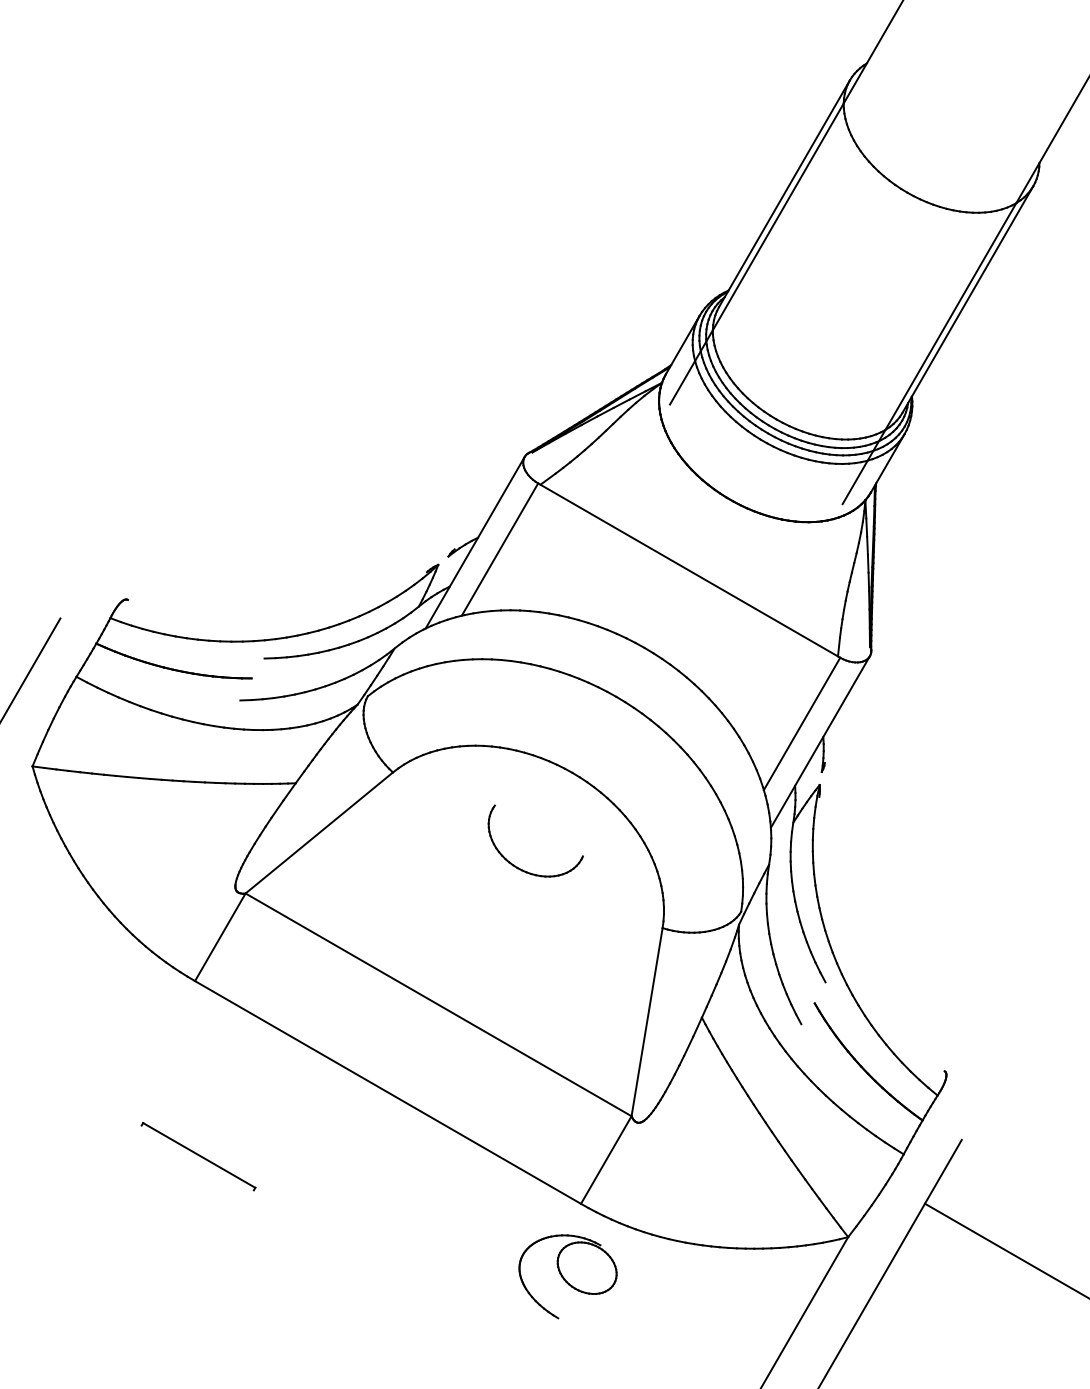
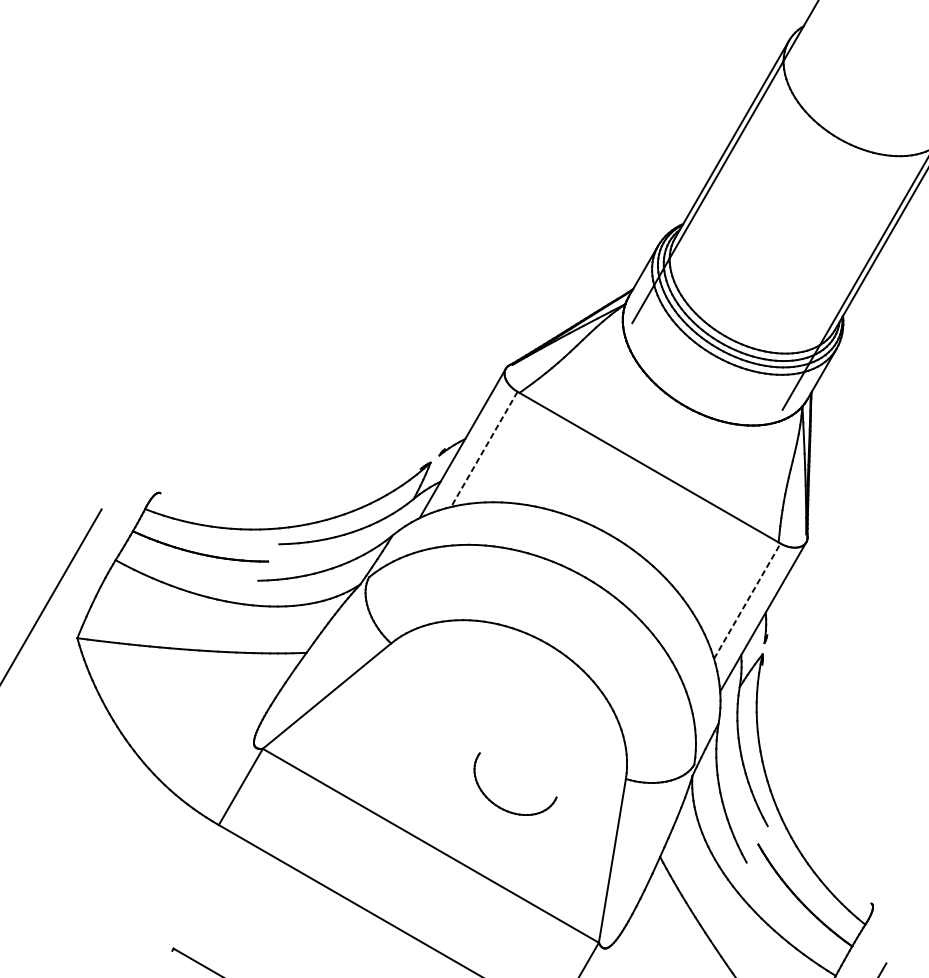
line: (499, 550) -> (483, 450), solid -> dashed
line: (802, 723) -> (747, 600), solid -> dashed
part: (517, 866) -> (499, 806), moved

